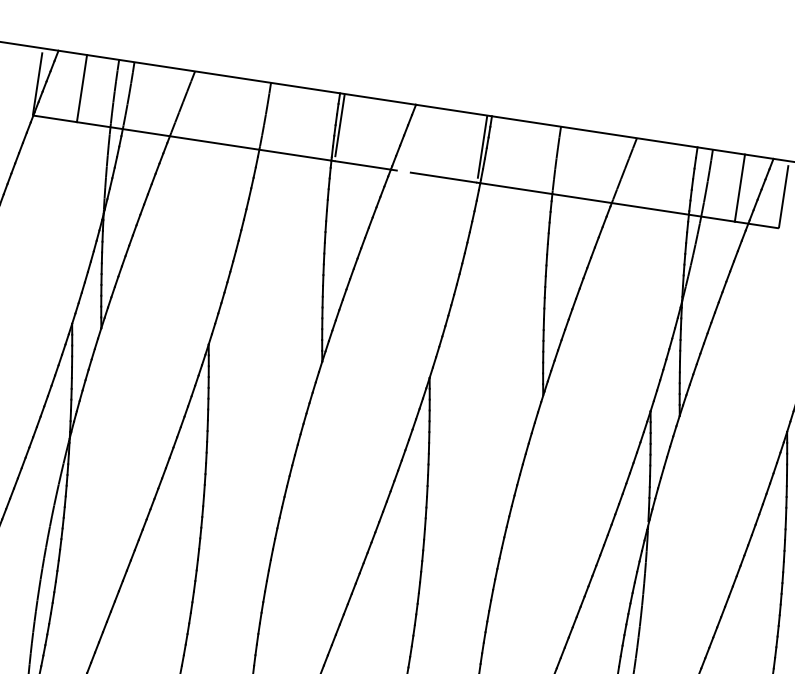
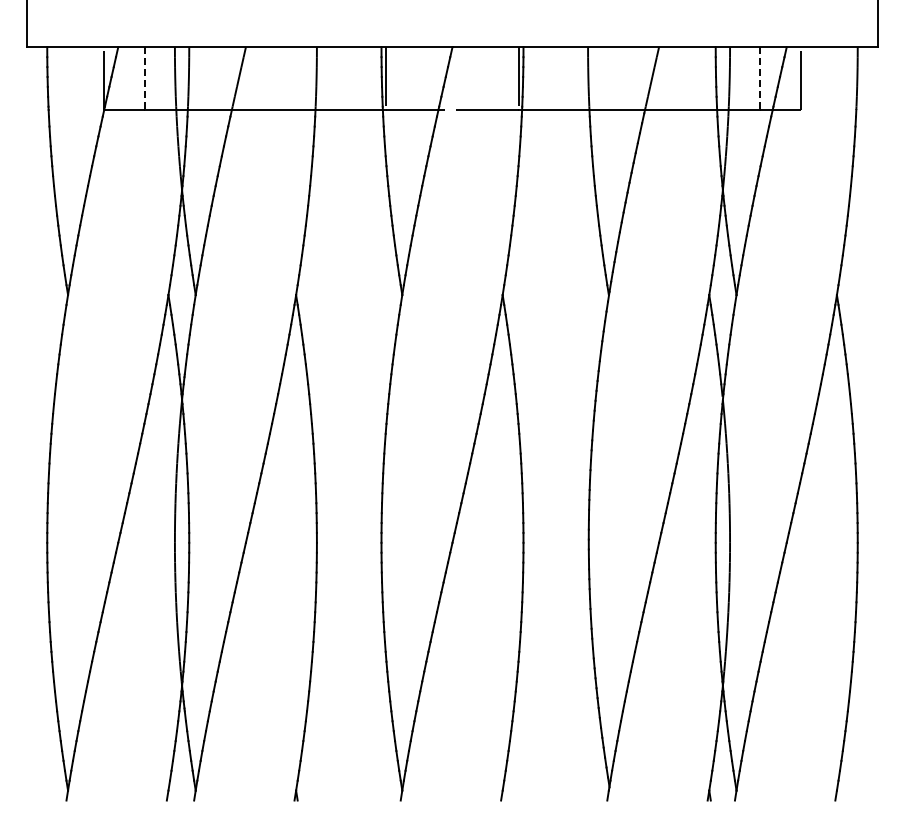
line: (81, 89) -> (144, 79), solid -> dashed
line: (740, 189) -> (760, 79), solid -> dashed

